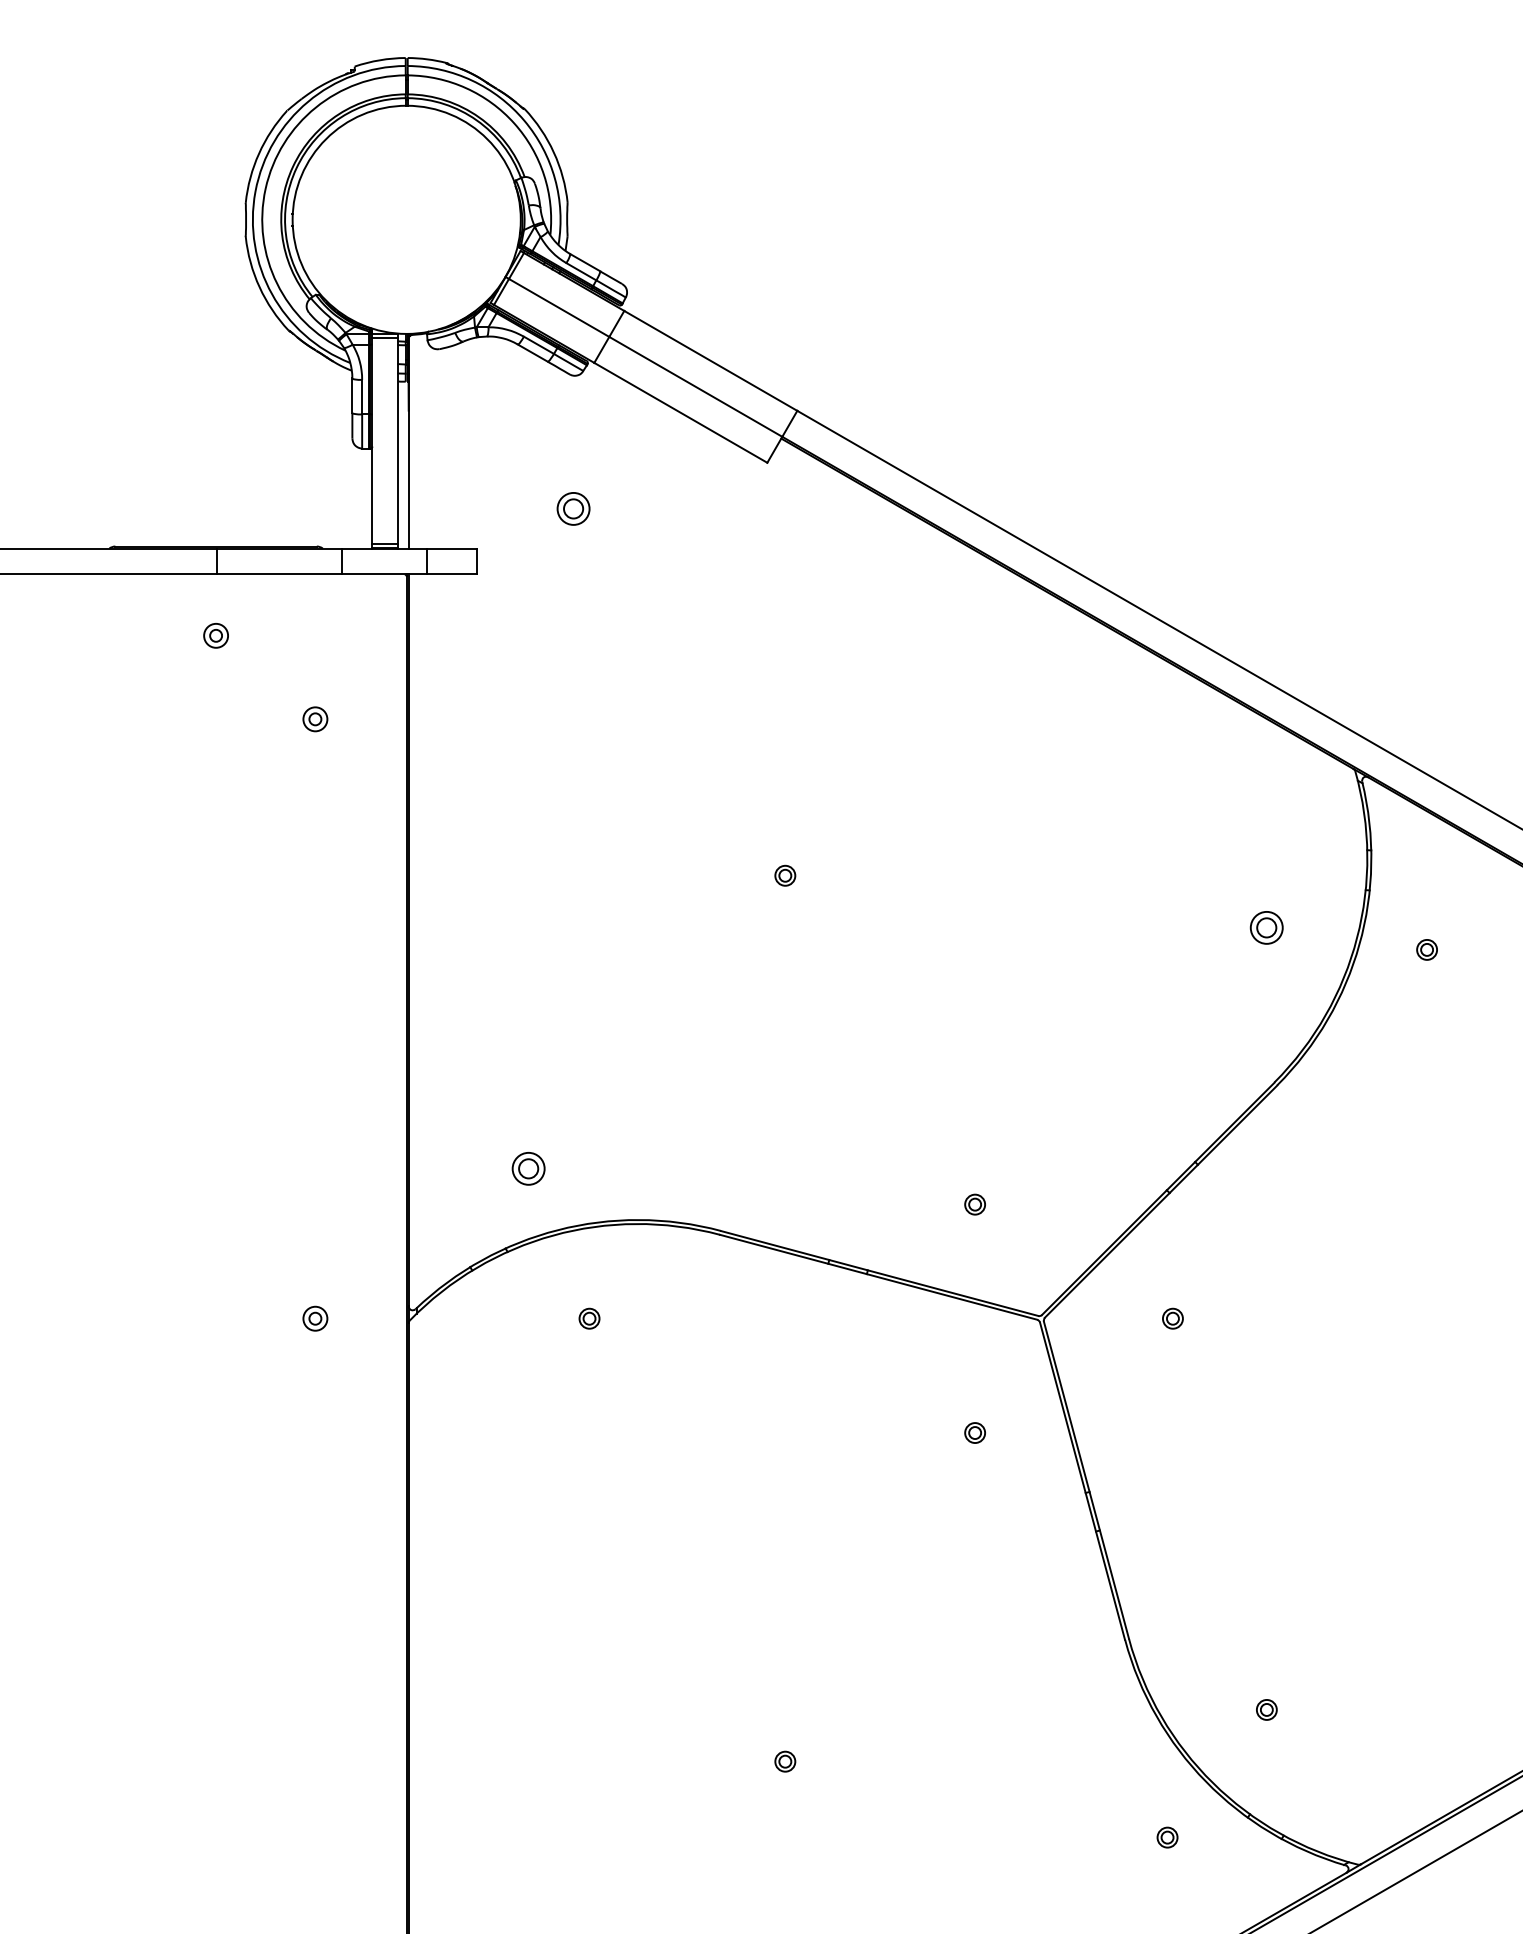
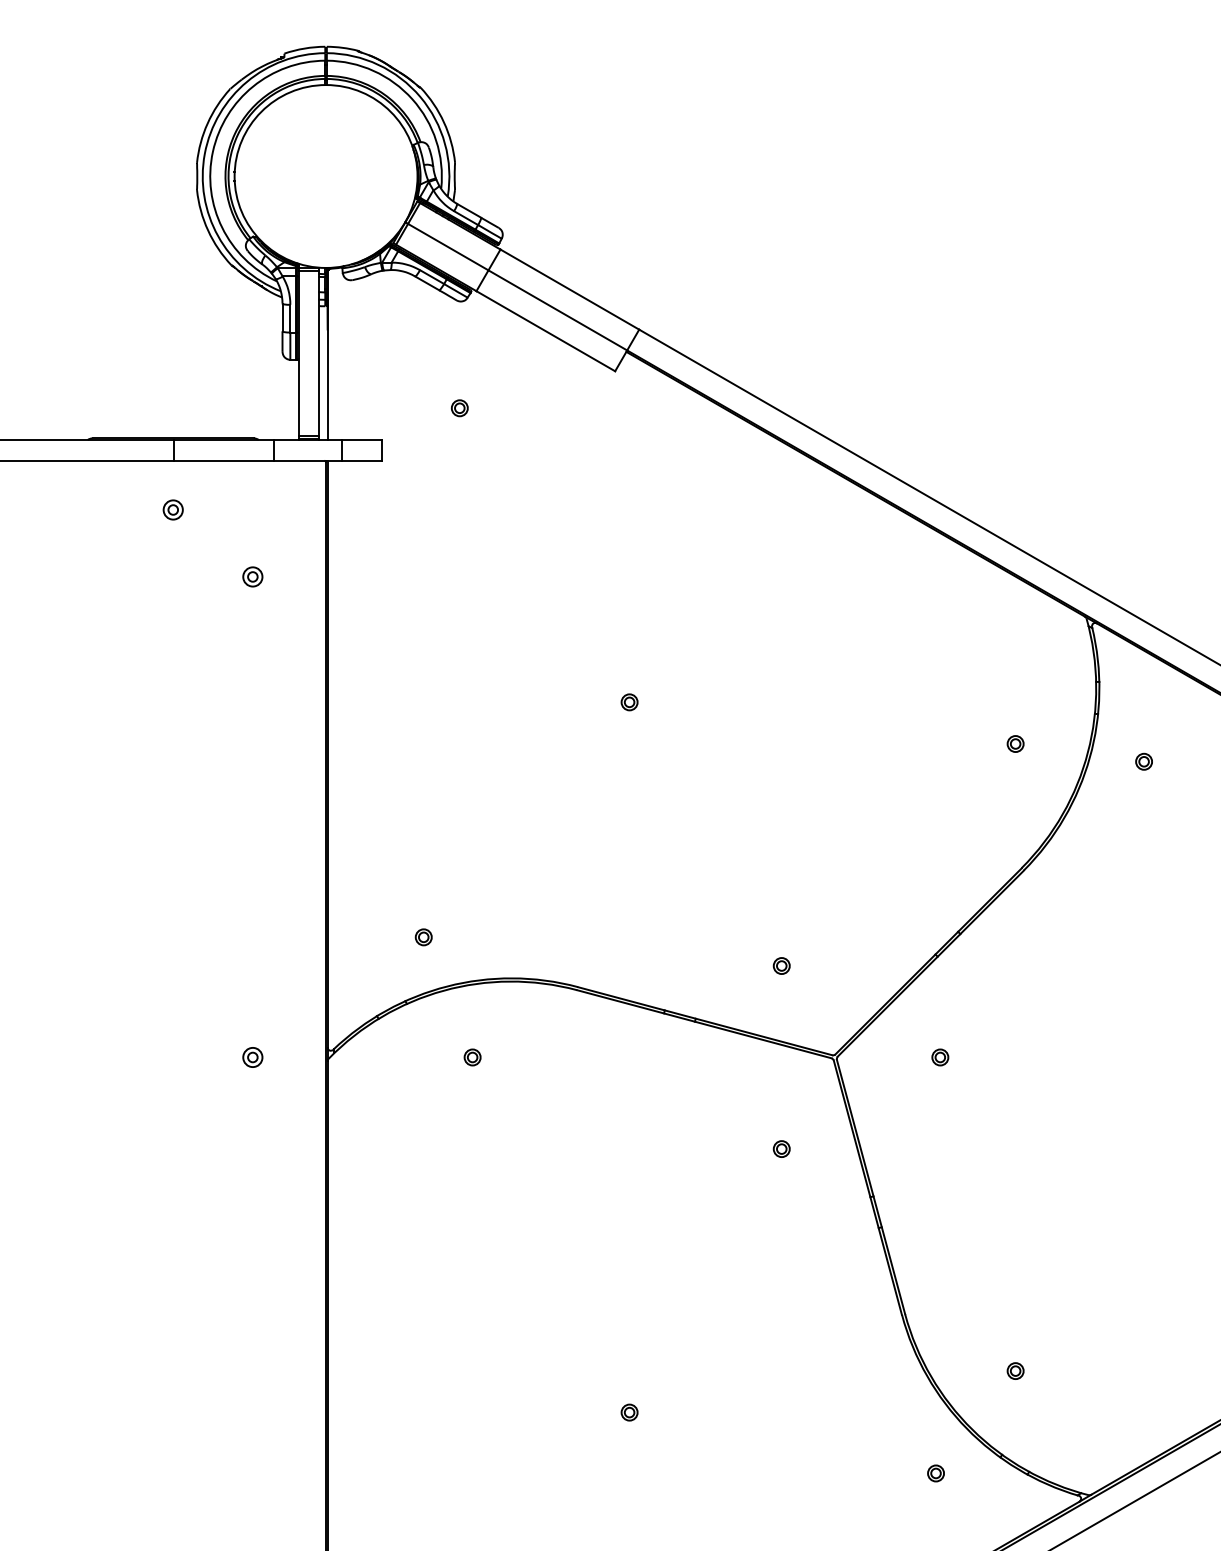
part: (573, 508) -> (459, 407), size x0.62
part: (1266, 927) -> (1015, 743), size x0.62
part: (528, 1168) -> (423, 937), size x0.62

